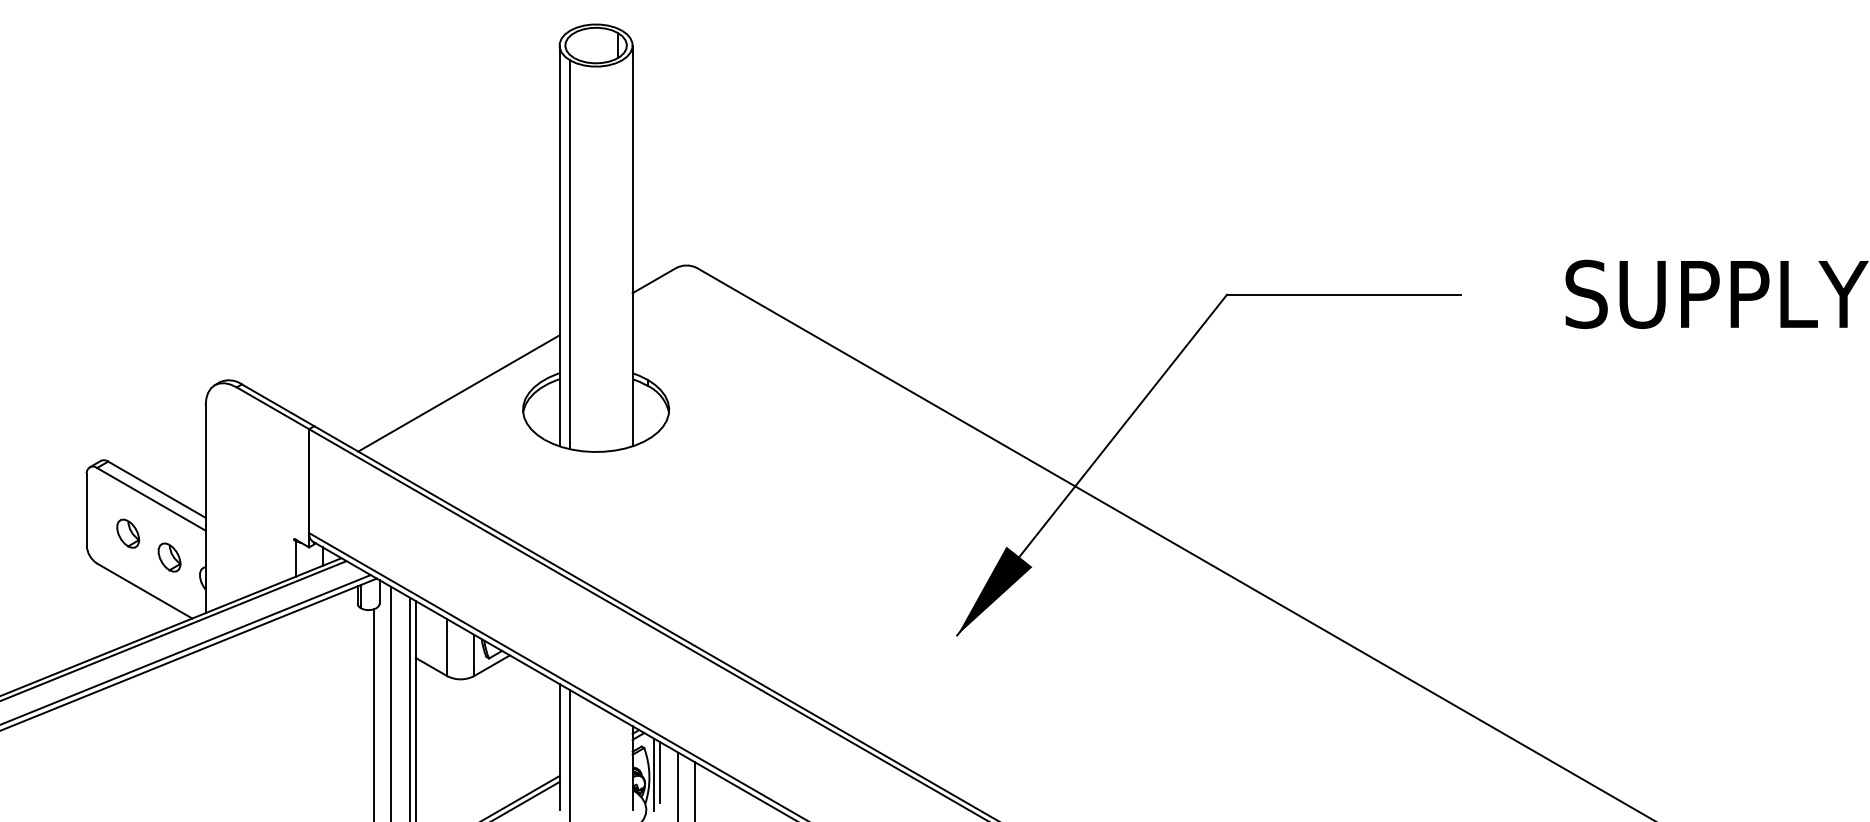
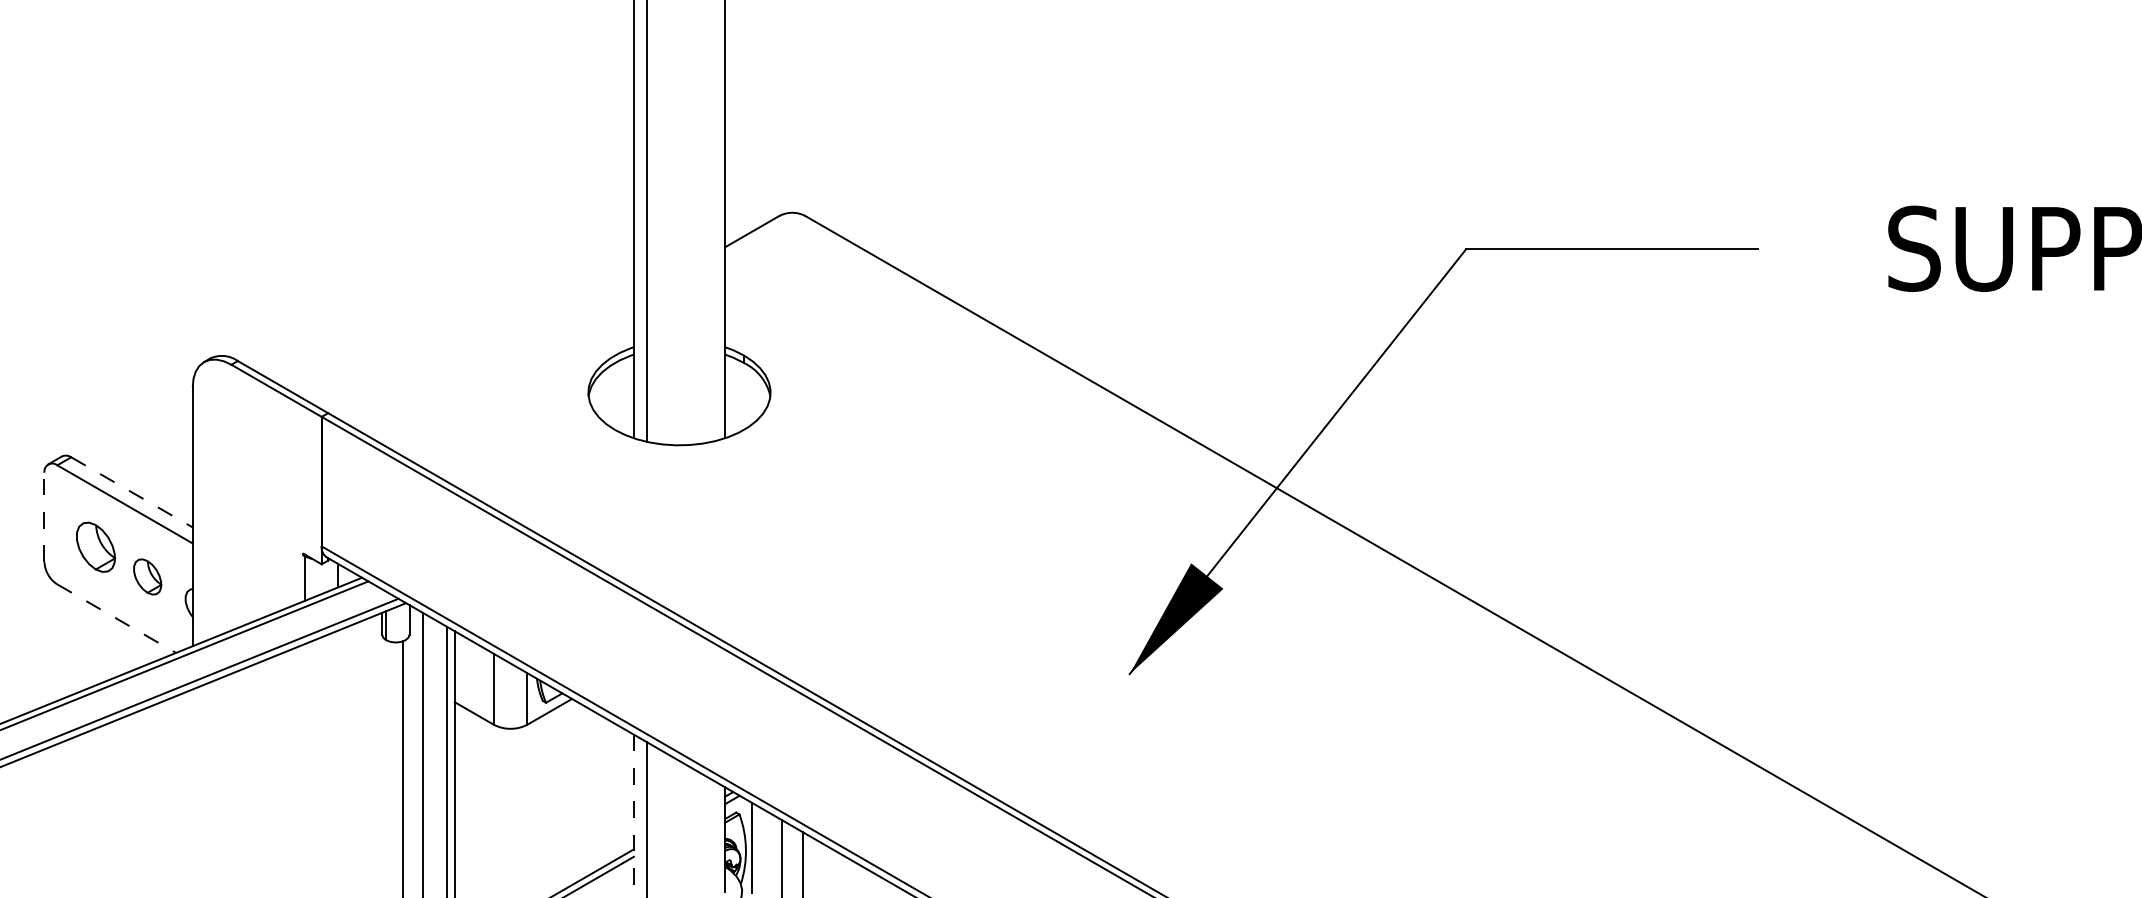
line: (458, 393) -> (507, 372), removed
line: (157, 489) -> (132, 492), solid -> dashed
line: (86, 509) -> (44, 517), solid -> dashed
part: (128, 533) -> (96, 546), size x1.4
line: (144, 591) -> (116, 619), solid -> dashed
line: (559, 746) -> (633, 812), solid -> dashed
line: (659, 772) -> (758, 844), removed

